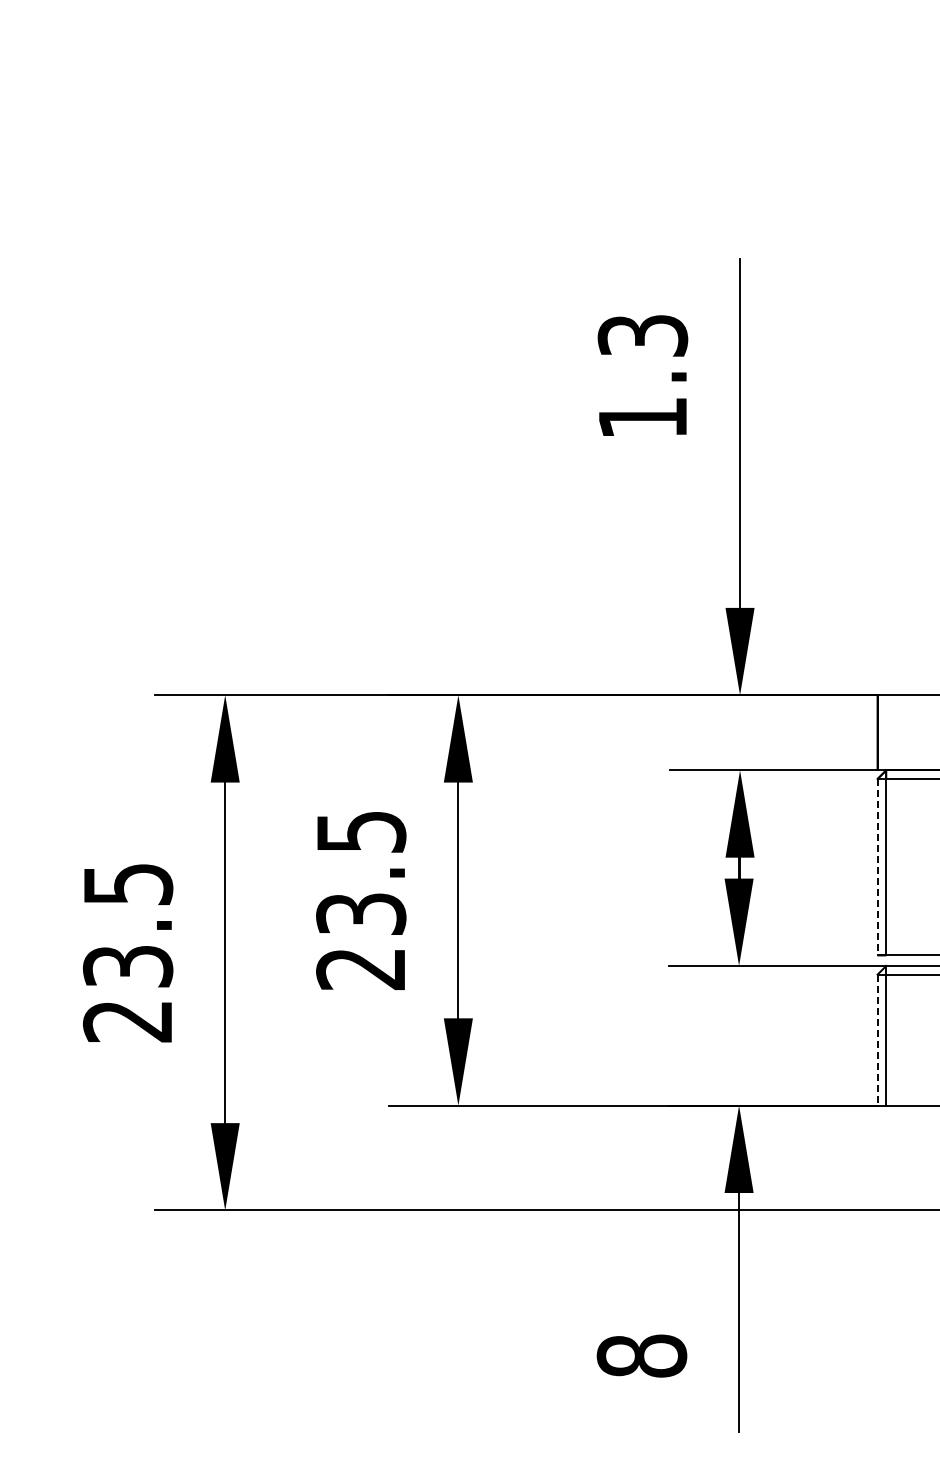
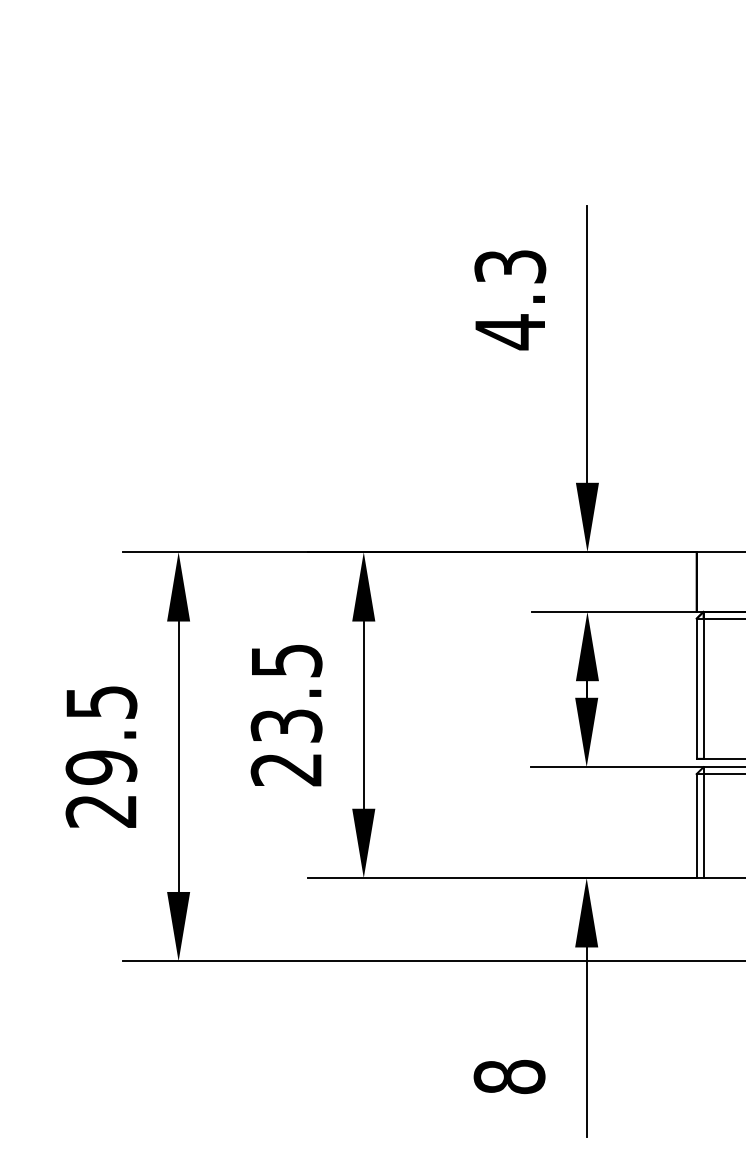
text: (642, 418) -> (509, 332), 1.3 -> 4.3
line: (877, 867) -> (696, 688), dashed -> solid
text: (128, 966) -> (101, 767), 23.5 -> 29.5
line: (877, 1040) -> (696, 826), dashed -> solid

